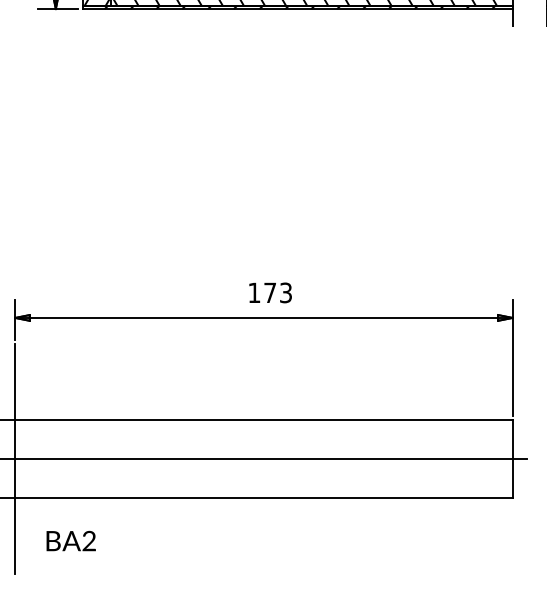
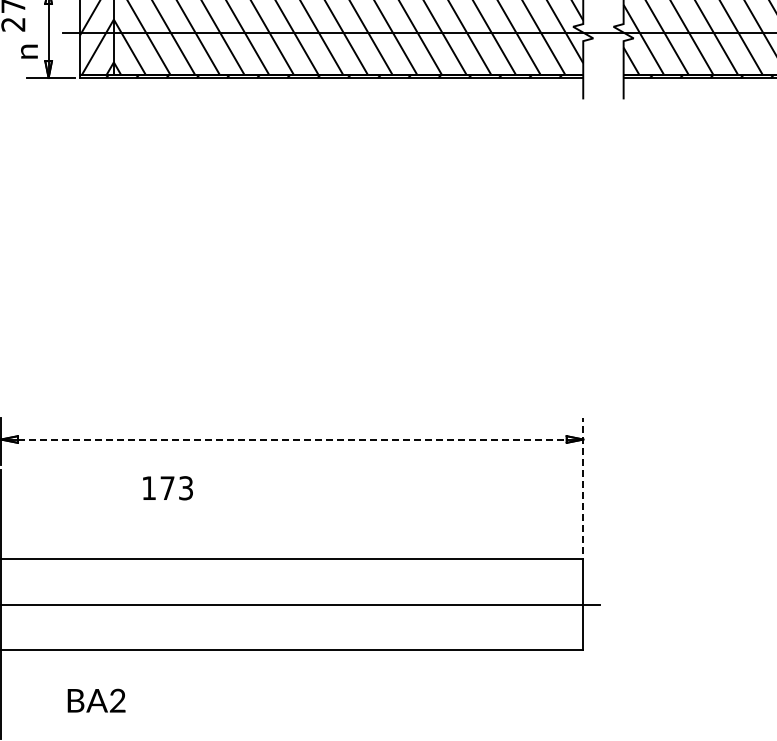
text: (270, 293) -> (167, 488), moved
line: (264, 317) -> (292, 439), solid -> dashed
line: (512, 358) -> (583, 486), solid -> dashed
text: (71, 540) -> (96, 700), moved

